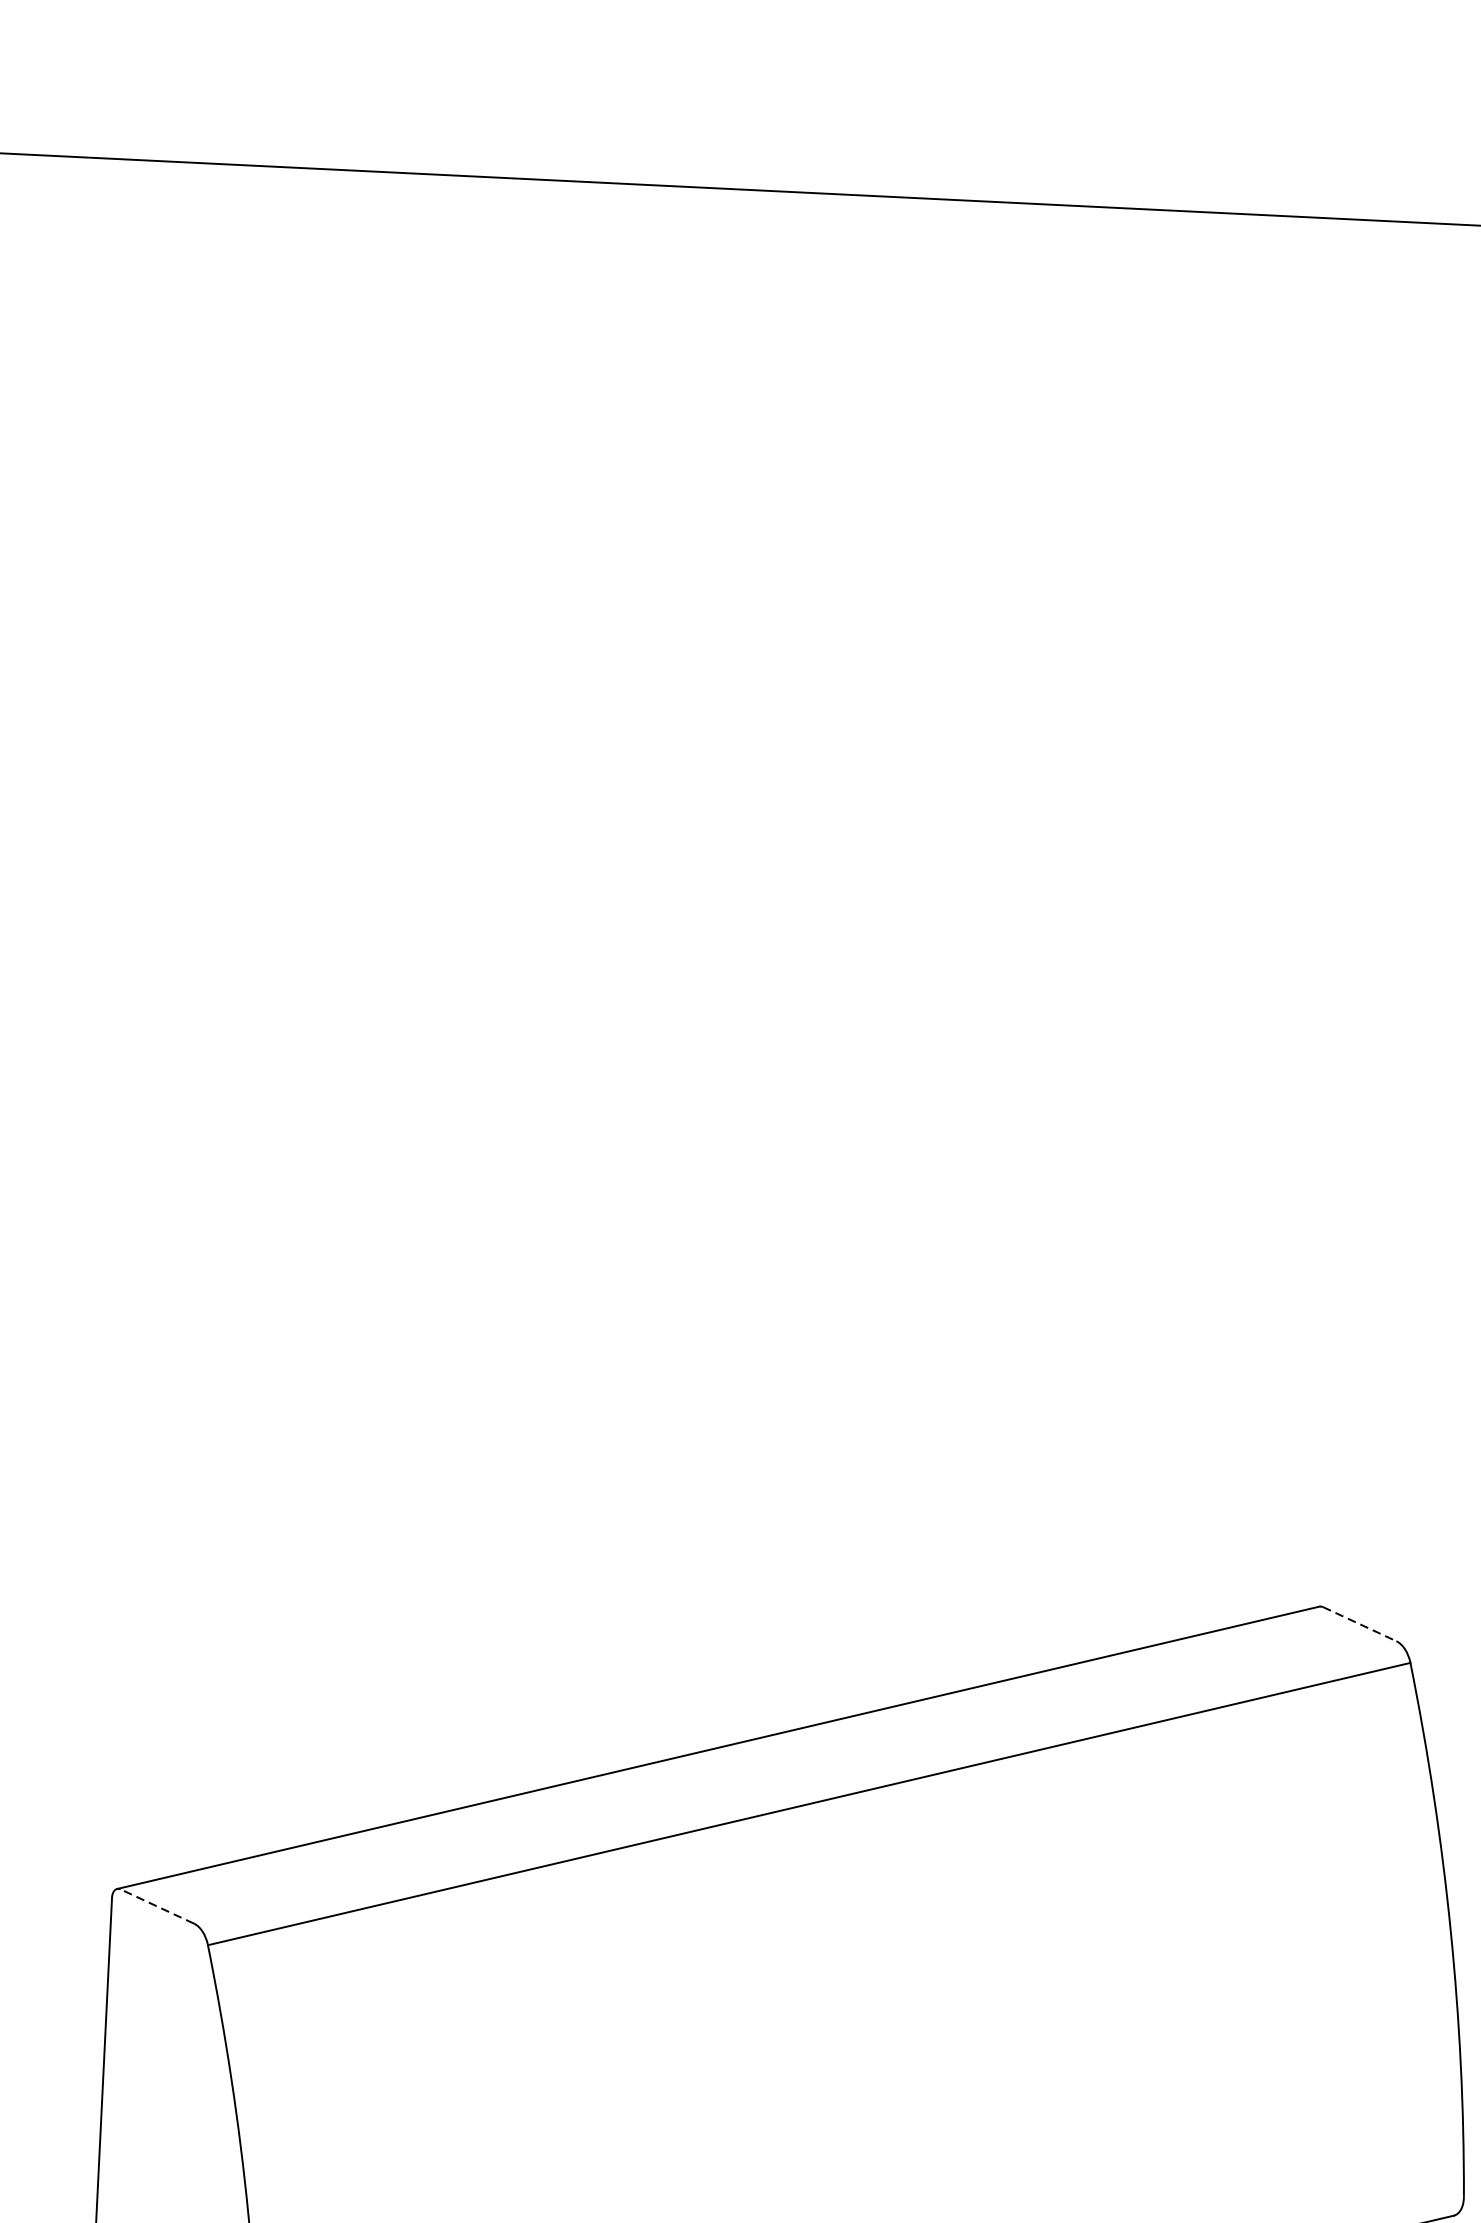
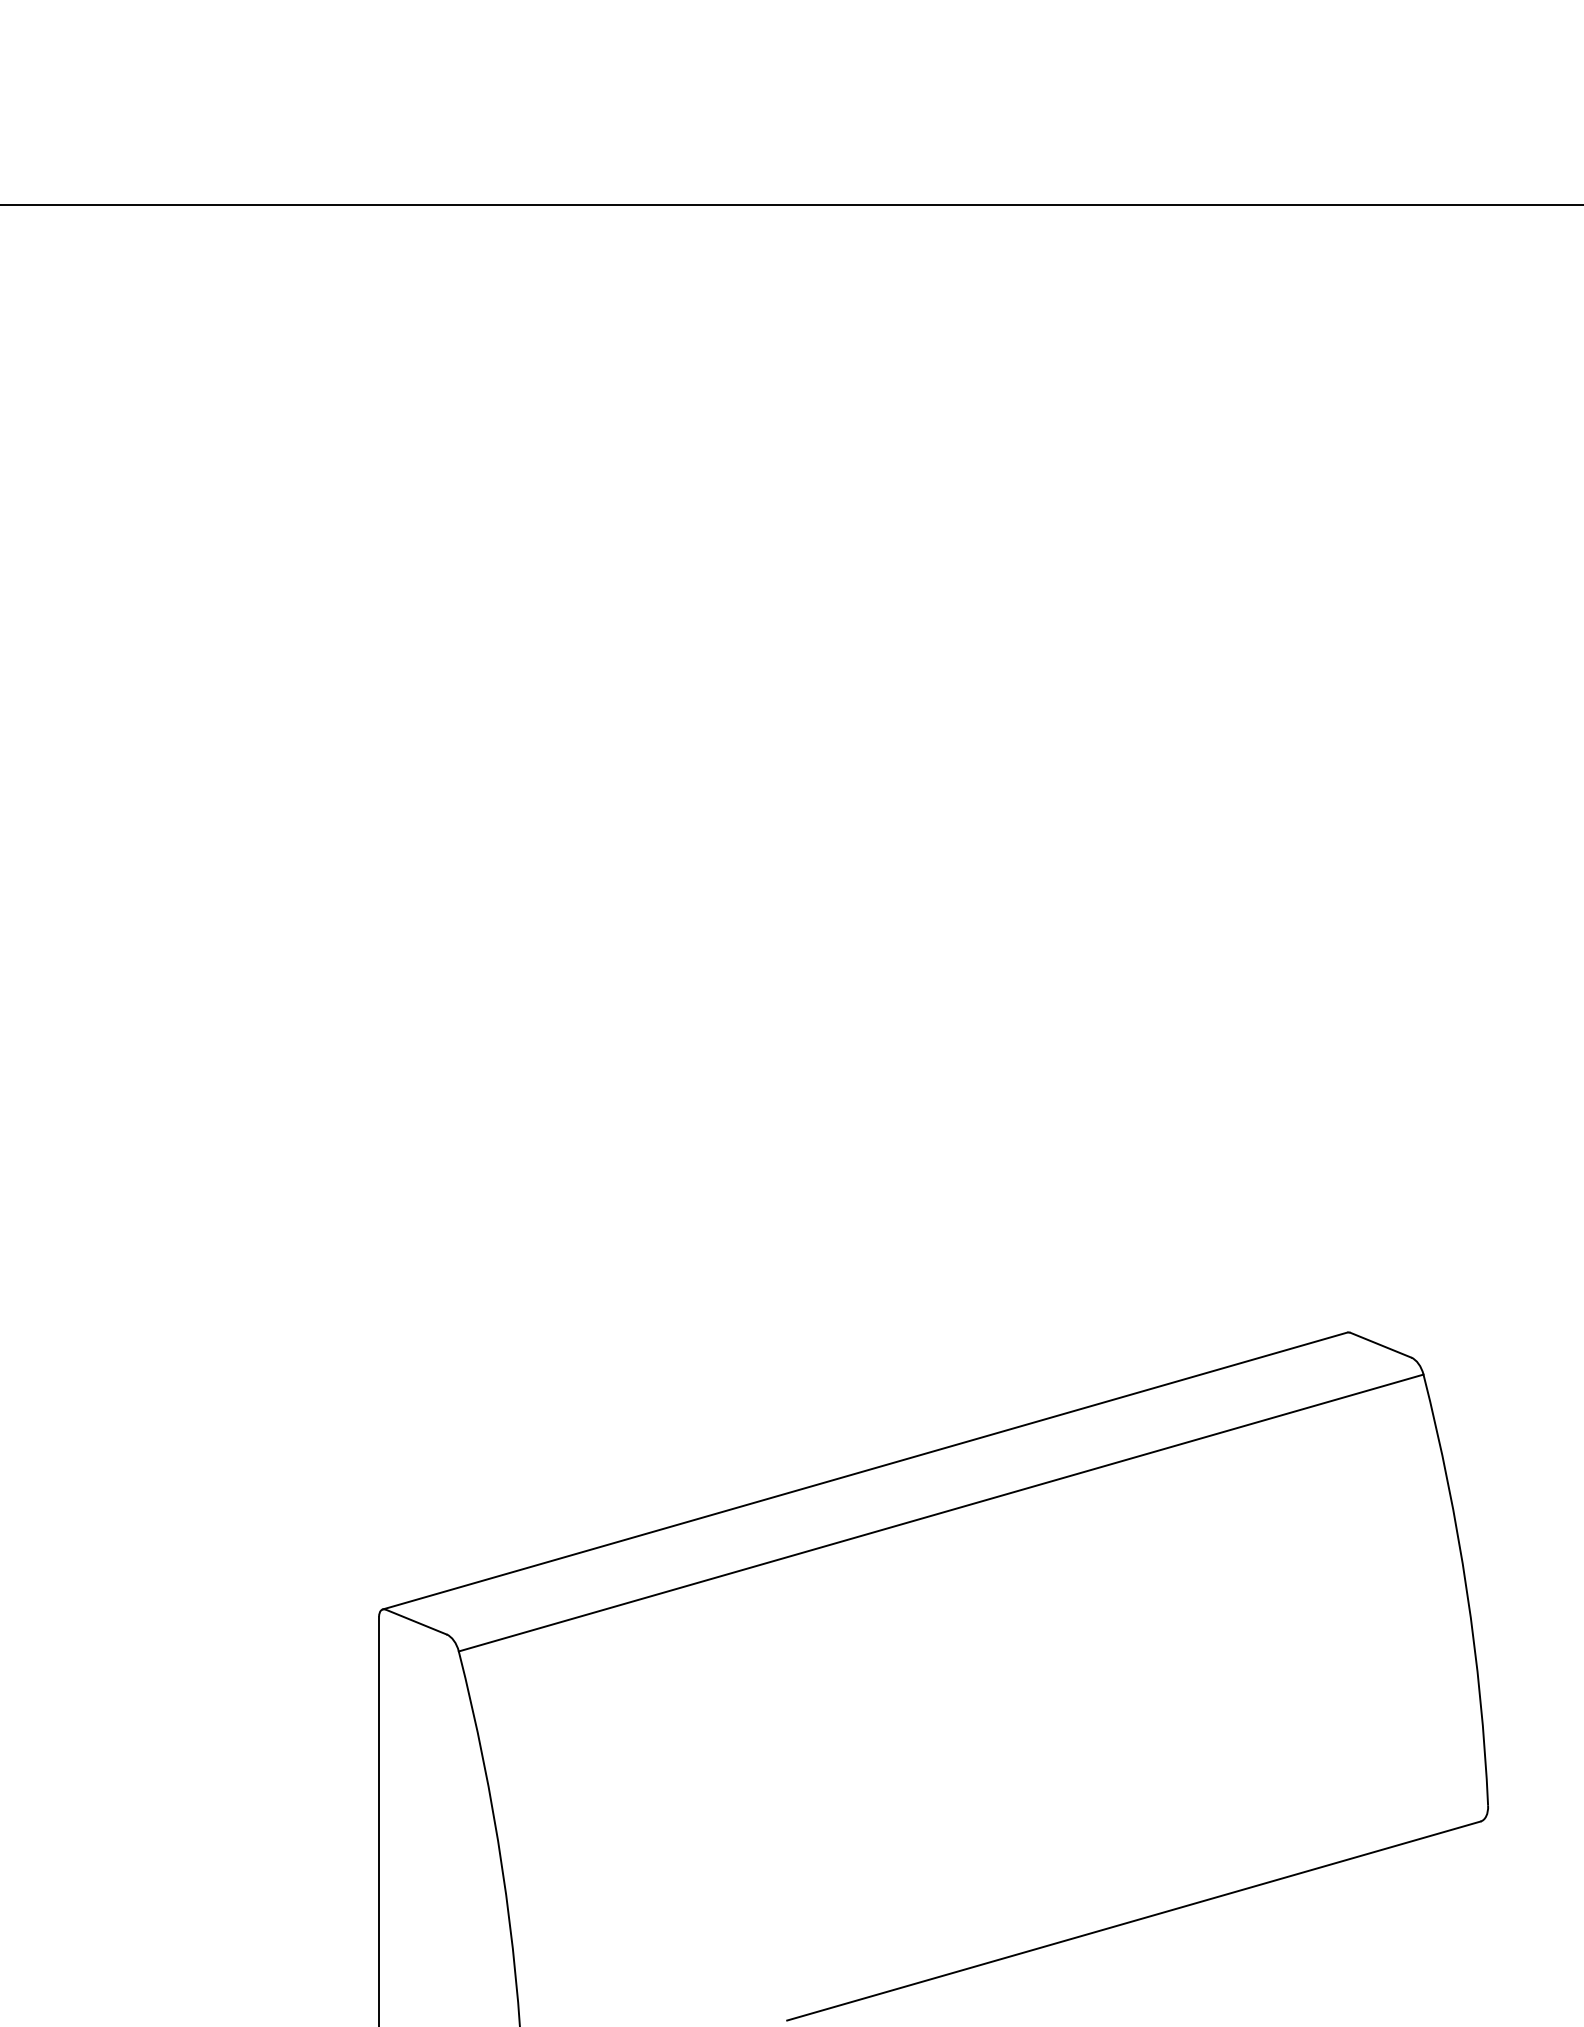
line: (1359, 1624) -> (1380, 1345), dashed -> solid
line: (157, 1907) -> (416, 1622), dashed -> solid

